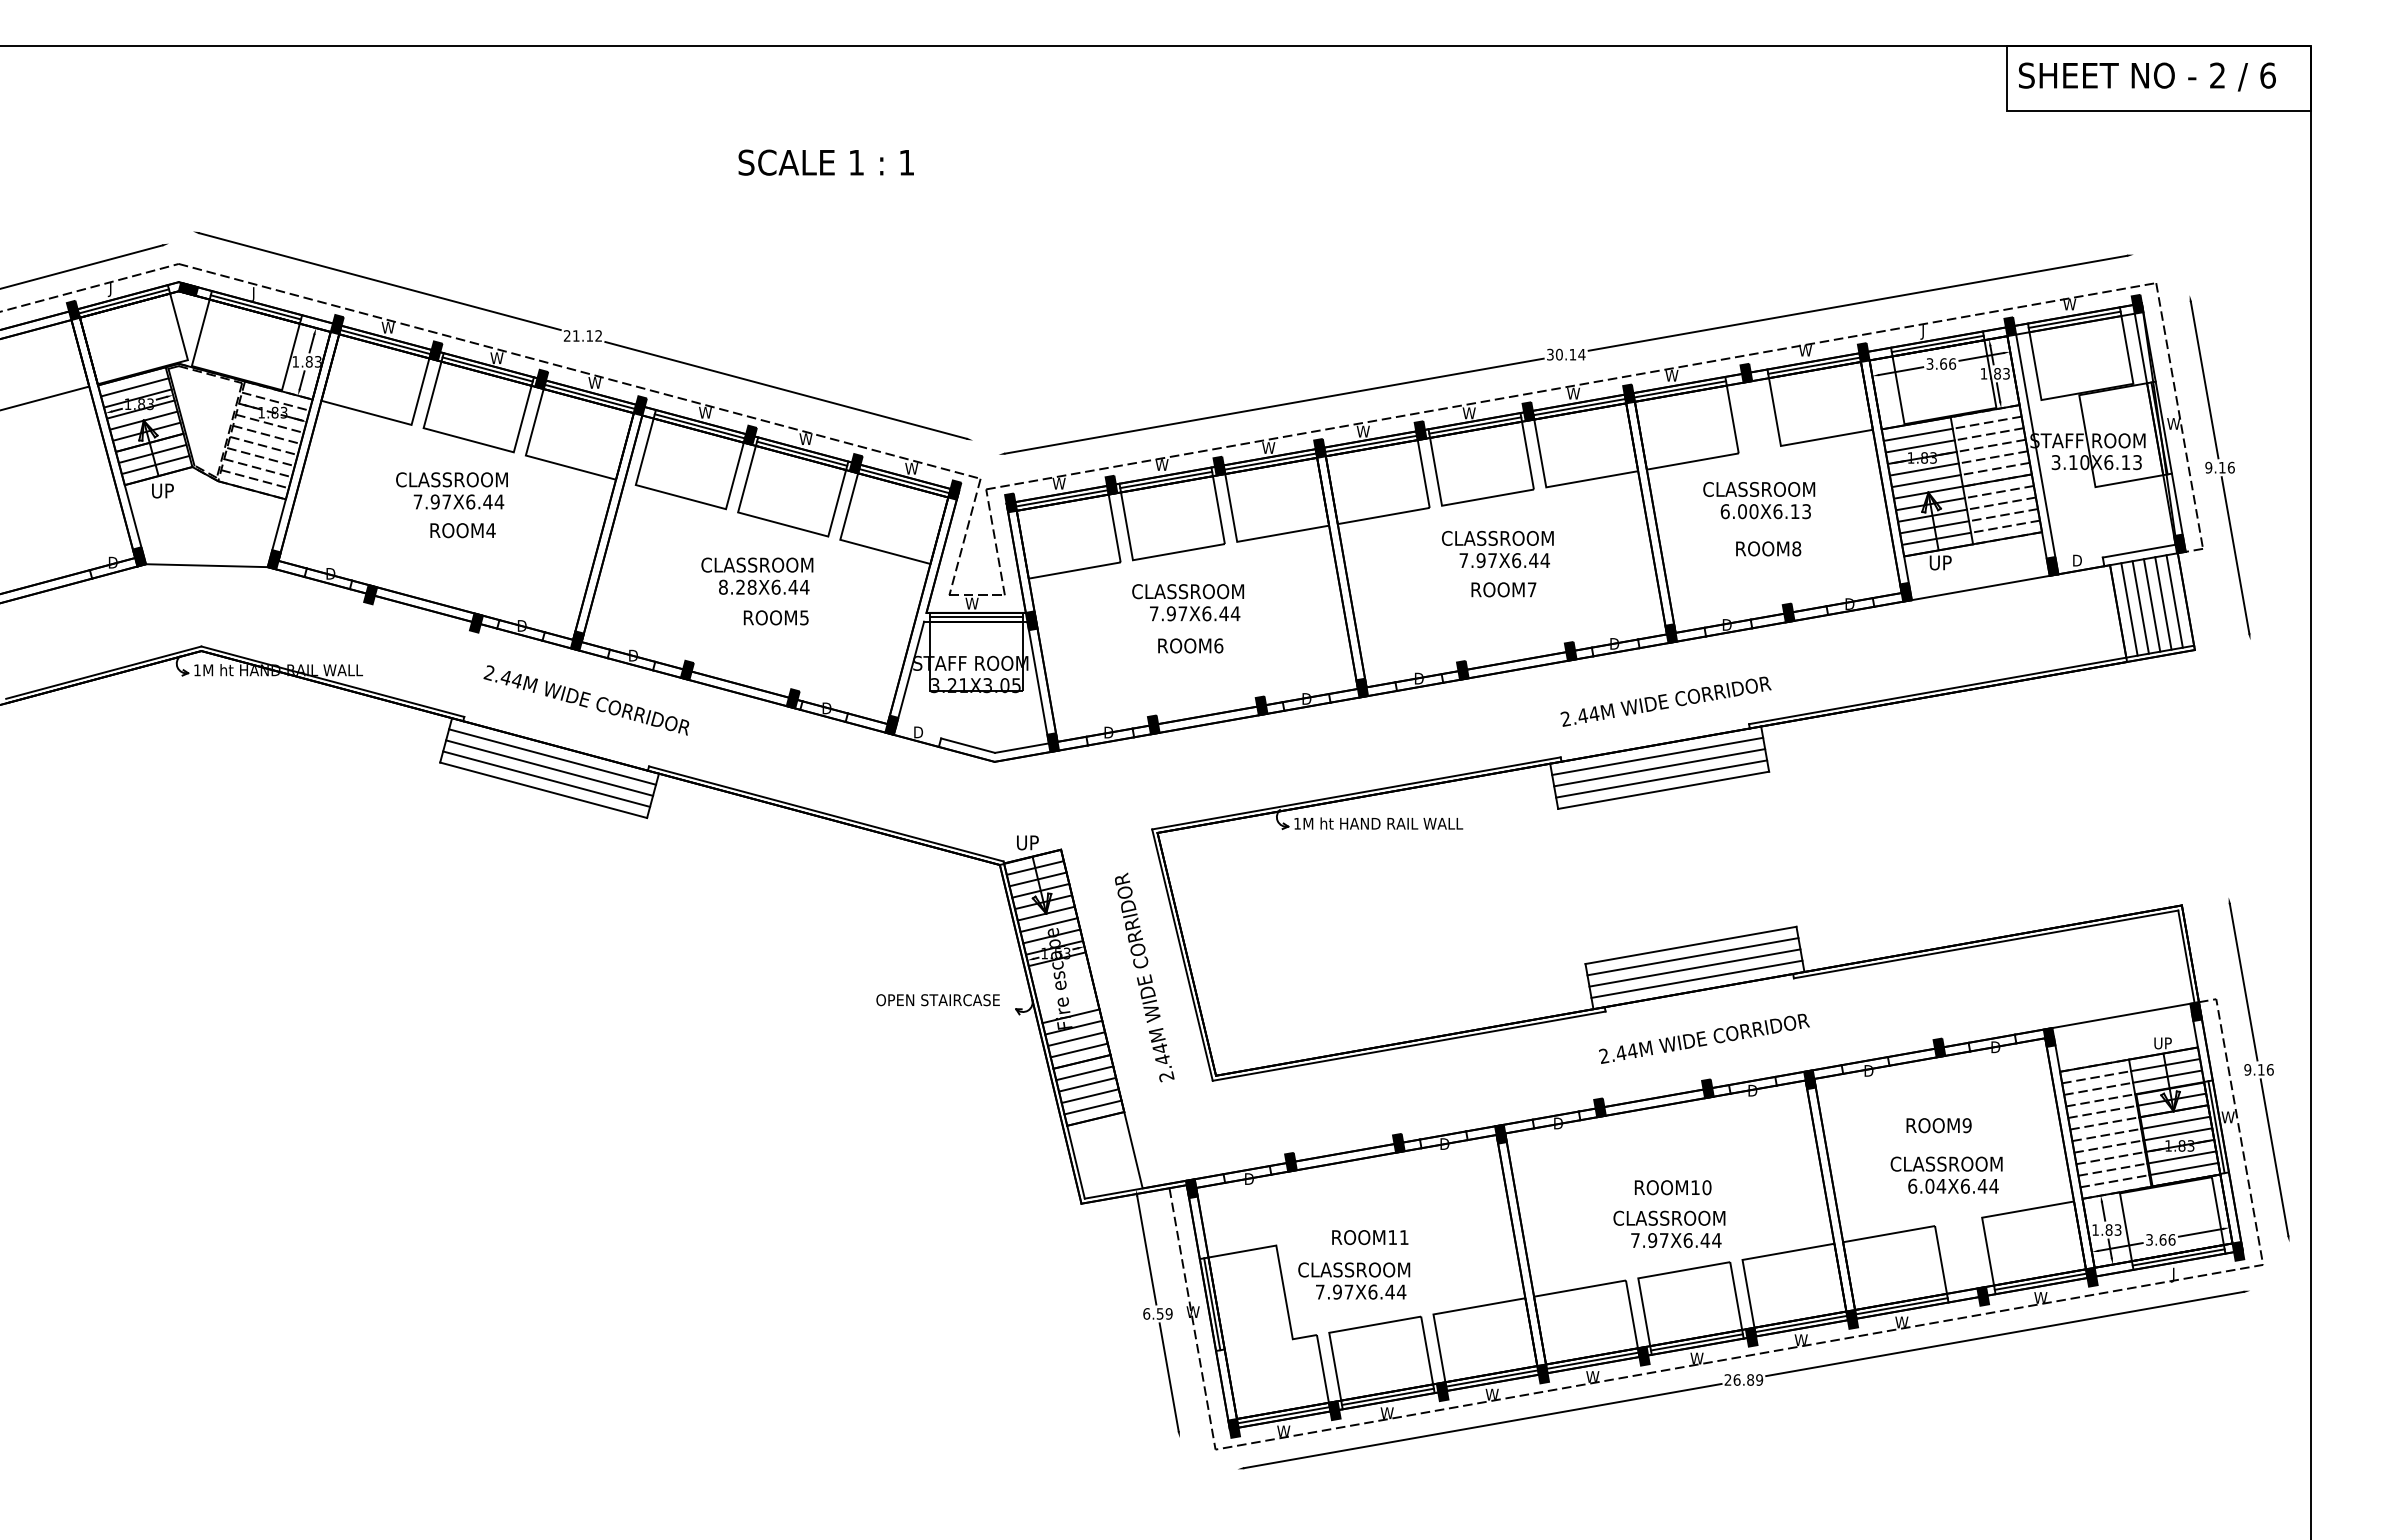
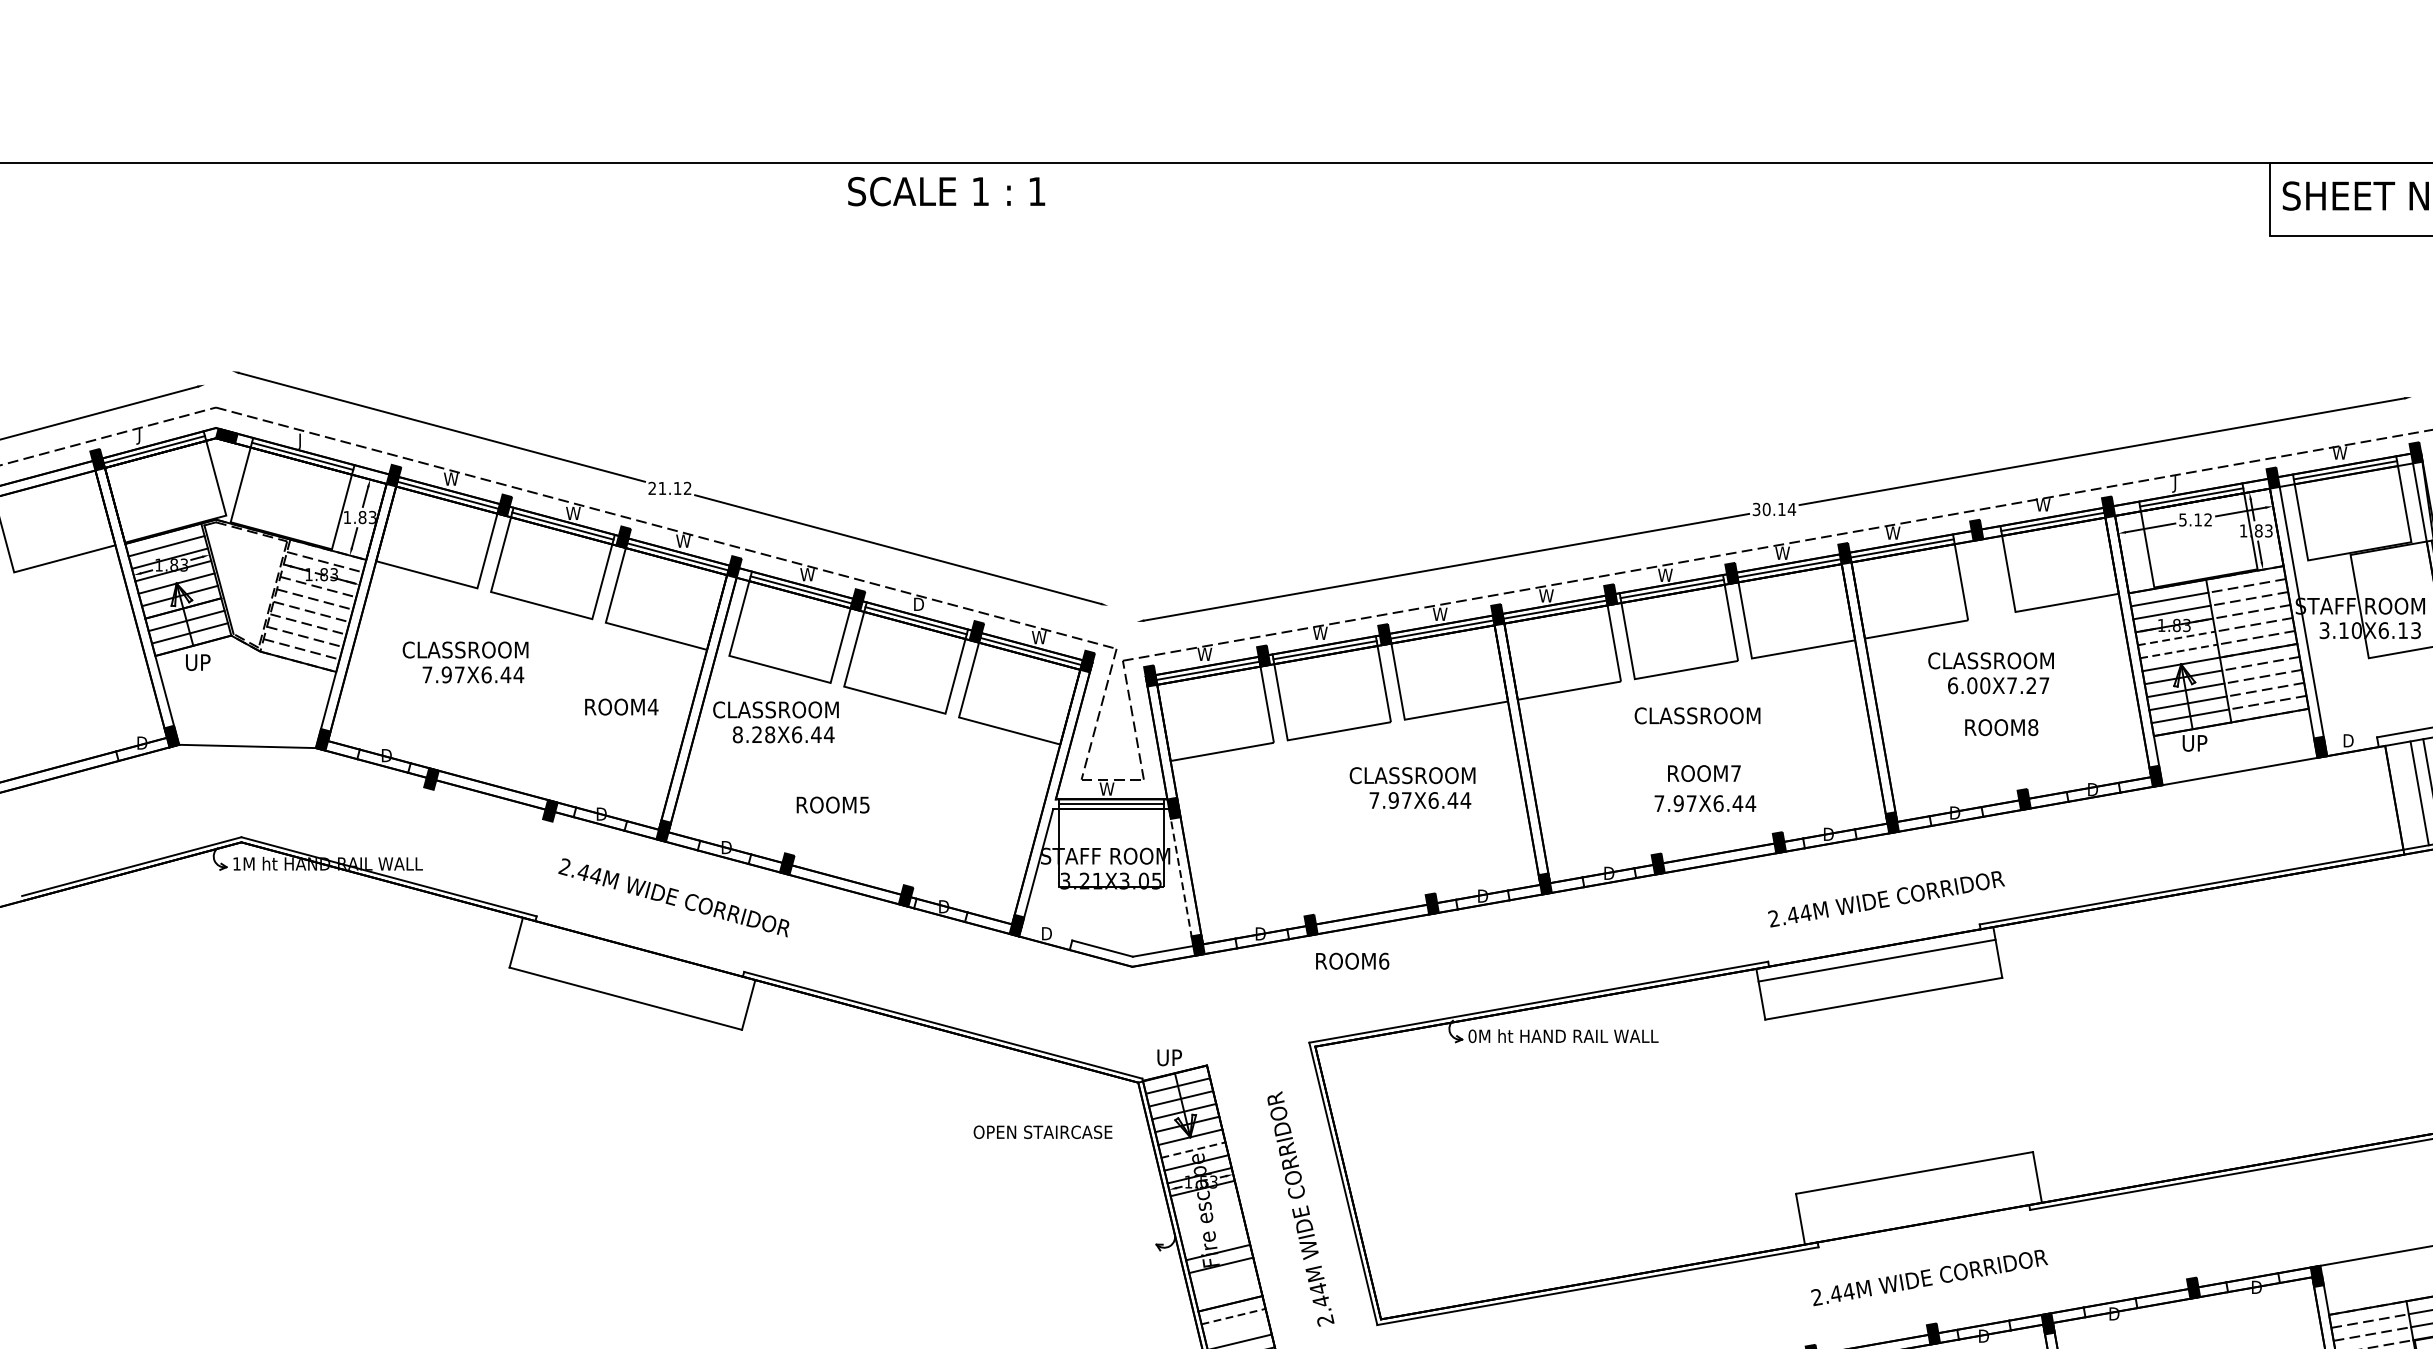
text: (825, 162) -> (945, 191), moved
text: (1941, 363) -> (2195, 519), 3.66 -> 5.12
text: (805, 438) -> (919, 603), W -> D
line: (1924, 469) -> (2176, 638), solid -> dashed
line: (1926, 481) -> (2179, 651), solid -> dashed
text: (451, 490) -> (465, 662), moved
text: (1791, 511) -> (2027, 685), 6.00X6.13 -> 6.00X7.27
text: (462, 530) -> (621, 706), moved
text: (1504, 560) -> (1705, 803), moved
text: (757, 575) -> (776, 721), moved
text: (1187, 602) -> (1411, 787), moved
line: (2129, 609) -> (2407, 795), removed
text: (775, 617) -> (832, 804), moved
text: (1190, 645) -> (1352, 960), moved
line: (1038, 682) -> (1181, 877), solid -> dashed
line: (552, 756) -> (635, 960), removed
line: (549, 767) -> (632, 973), removed
line: (1659, 767) -> (1879, 973), removed
line: (546, 778) -> (629, 985), removed
line: (1661, 778) -> (1881, 985), removed
text: (1297, 823) -> (1472, 1036), 1M -> 0M
line: (1049, 924) -> (1193, 1149), solid -> dashed
line: (1692, 956) -> (1916, 1185), removed
line: (1694, 967) -> (1918, 1197), removed
line: (1696, 978) -> (1920, 1210), removed
text: (937, 1000) -> (1042, 1132), moved
line: (1076, 1038) -> (1224, 1277), removed
line: (1078, 1050) -> (1226, 1291), removed
line: (1085, 1073) -> (1234, 1316), solid -> dashed
line: (1087, 1084) -> (1236, 1329), removed

